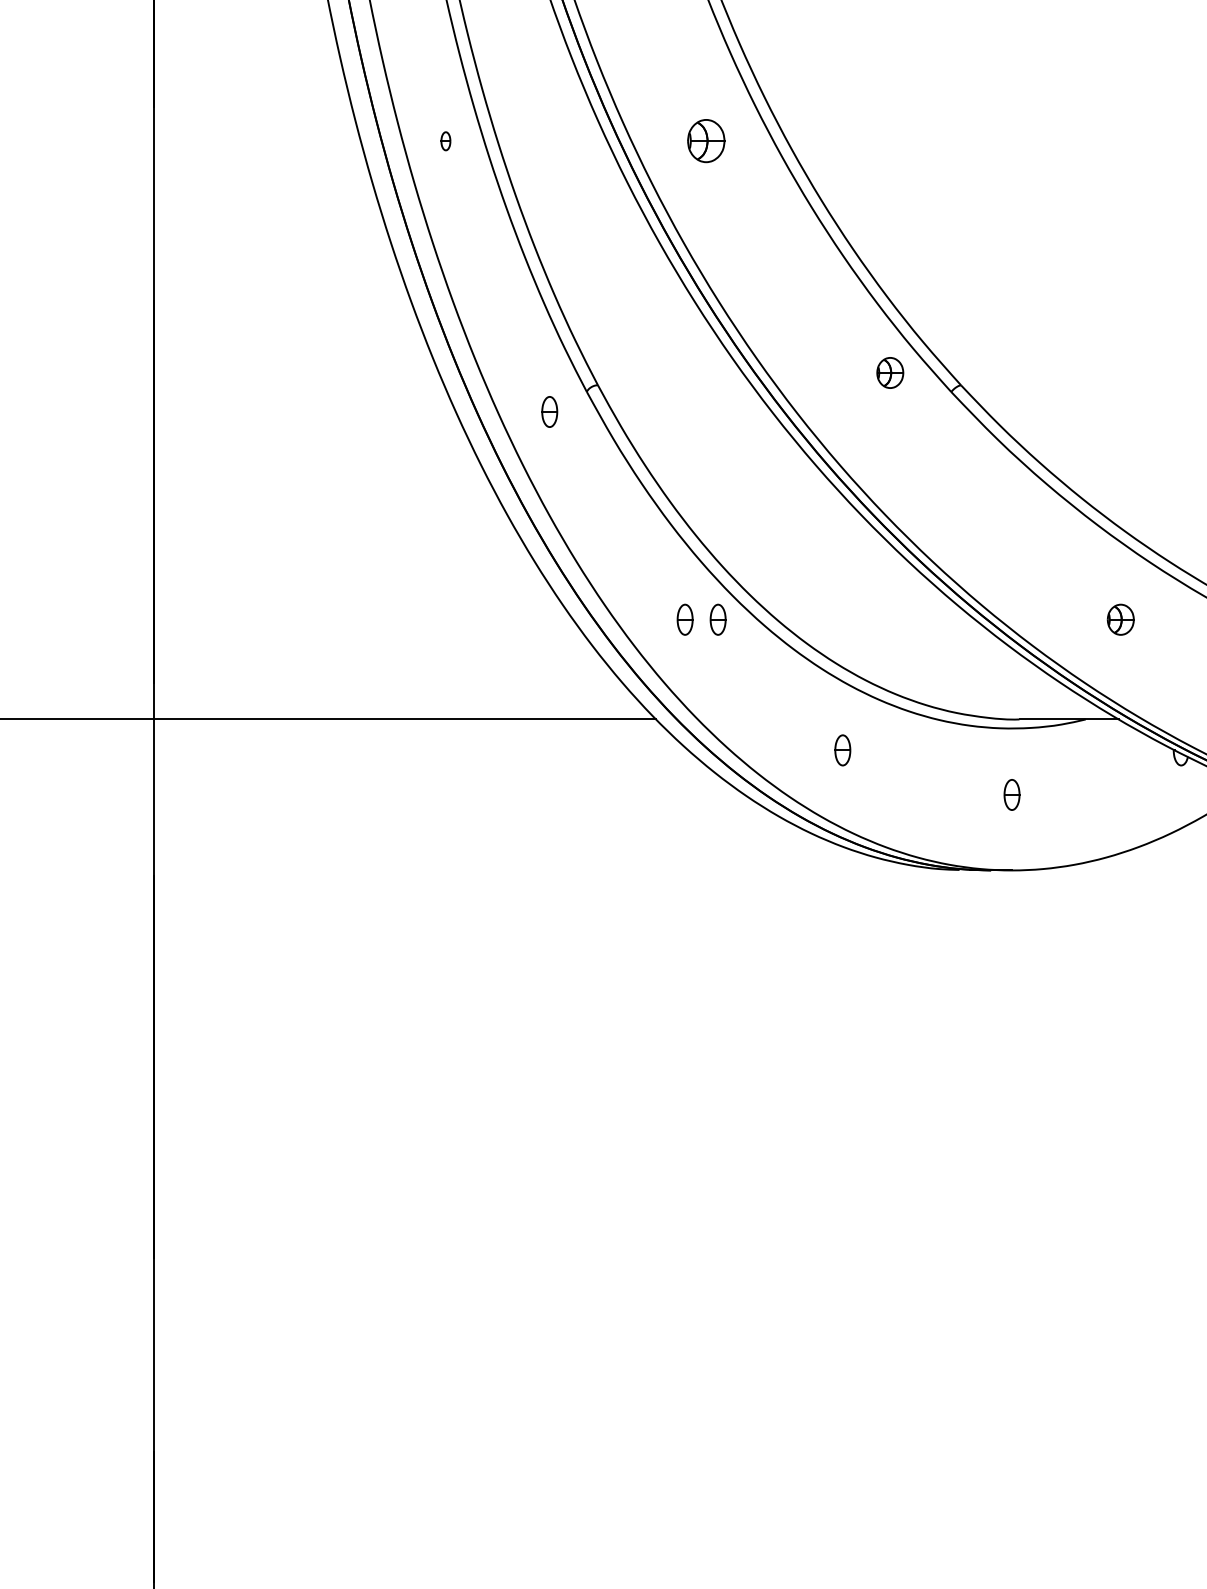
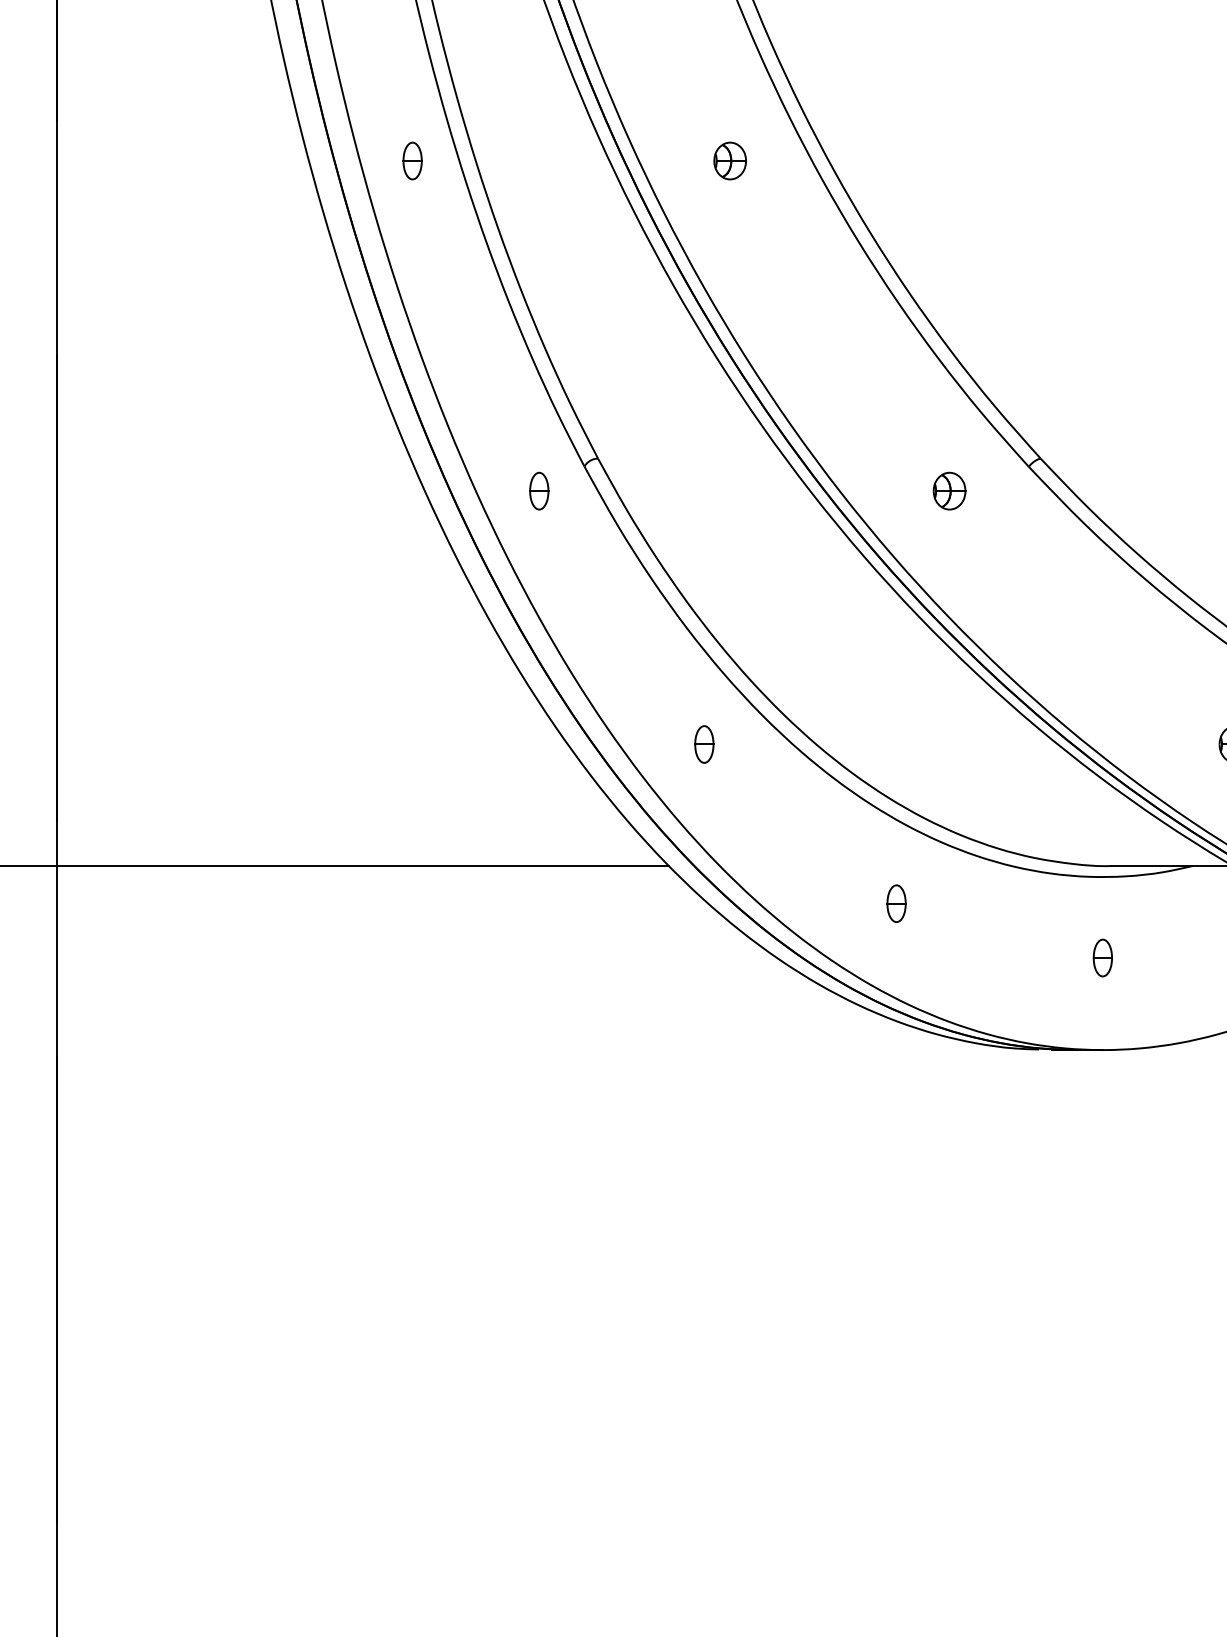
part: (445, 141) -> (412, 161), size x1.67
part: (706, 141) -> (730, 161), size x0.71
part: (890, 372) -> (949, 490), moved
part: (717, 619) -> (743, 744), removed

